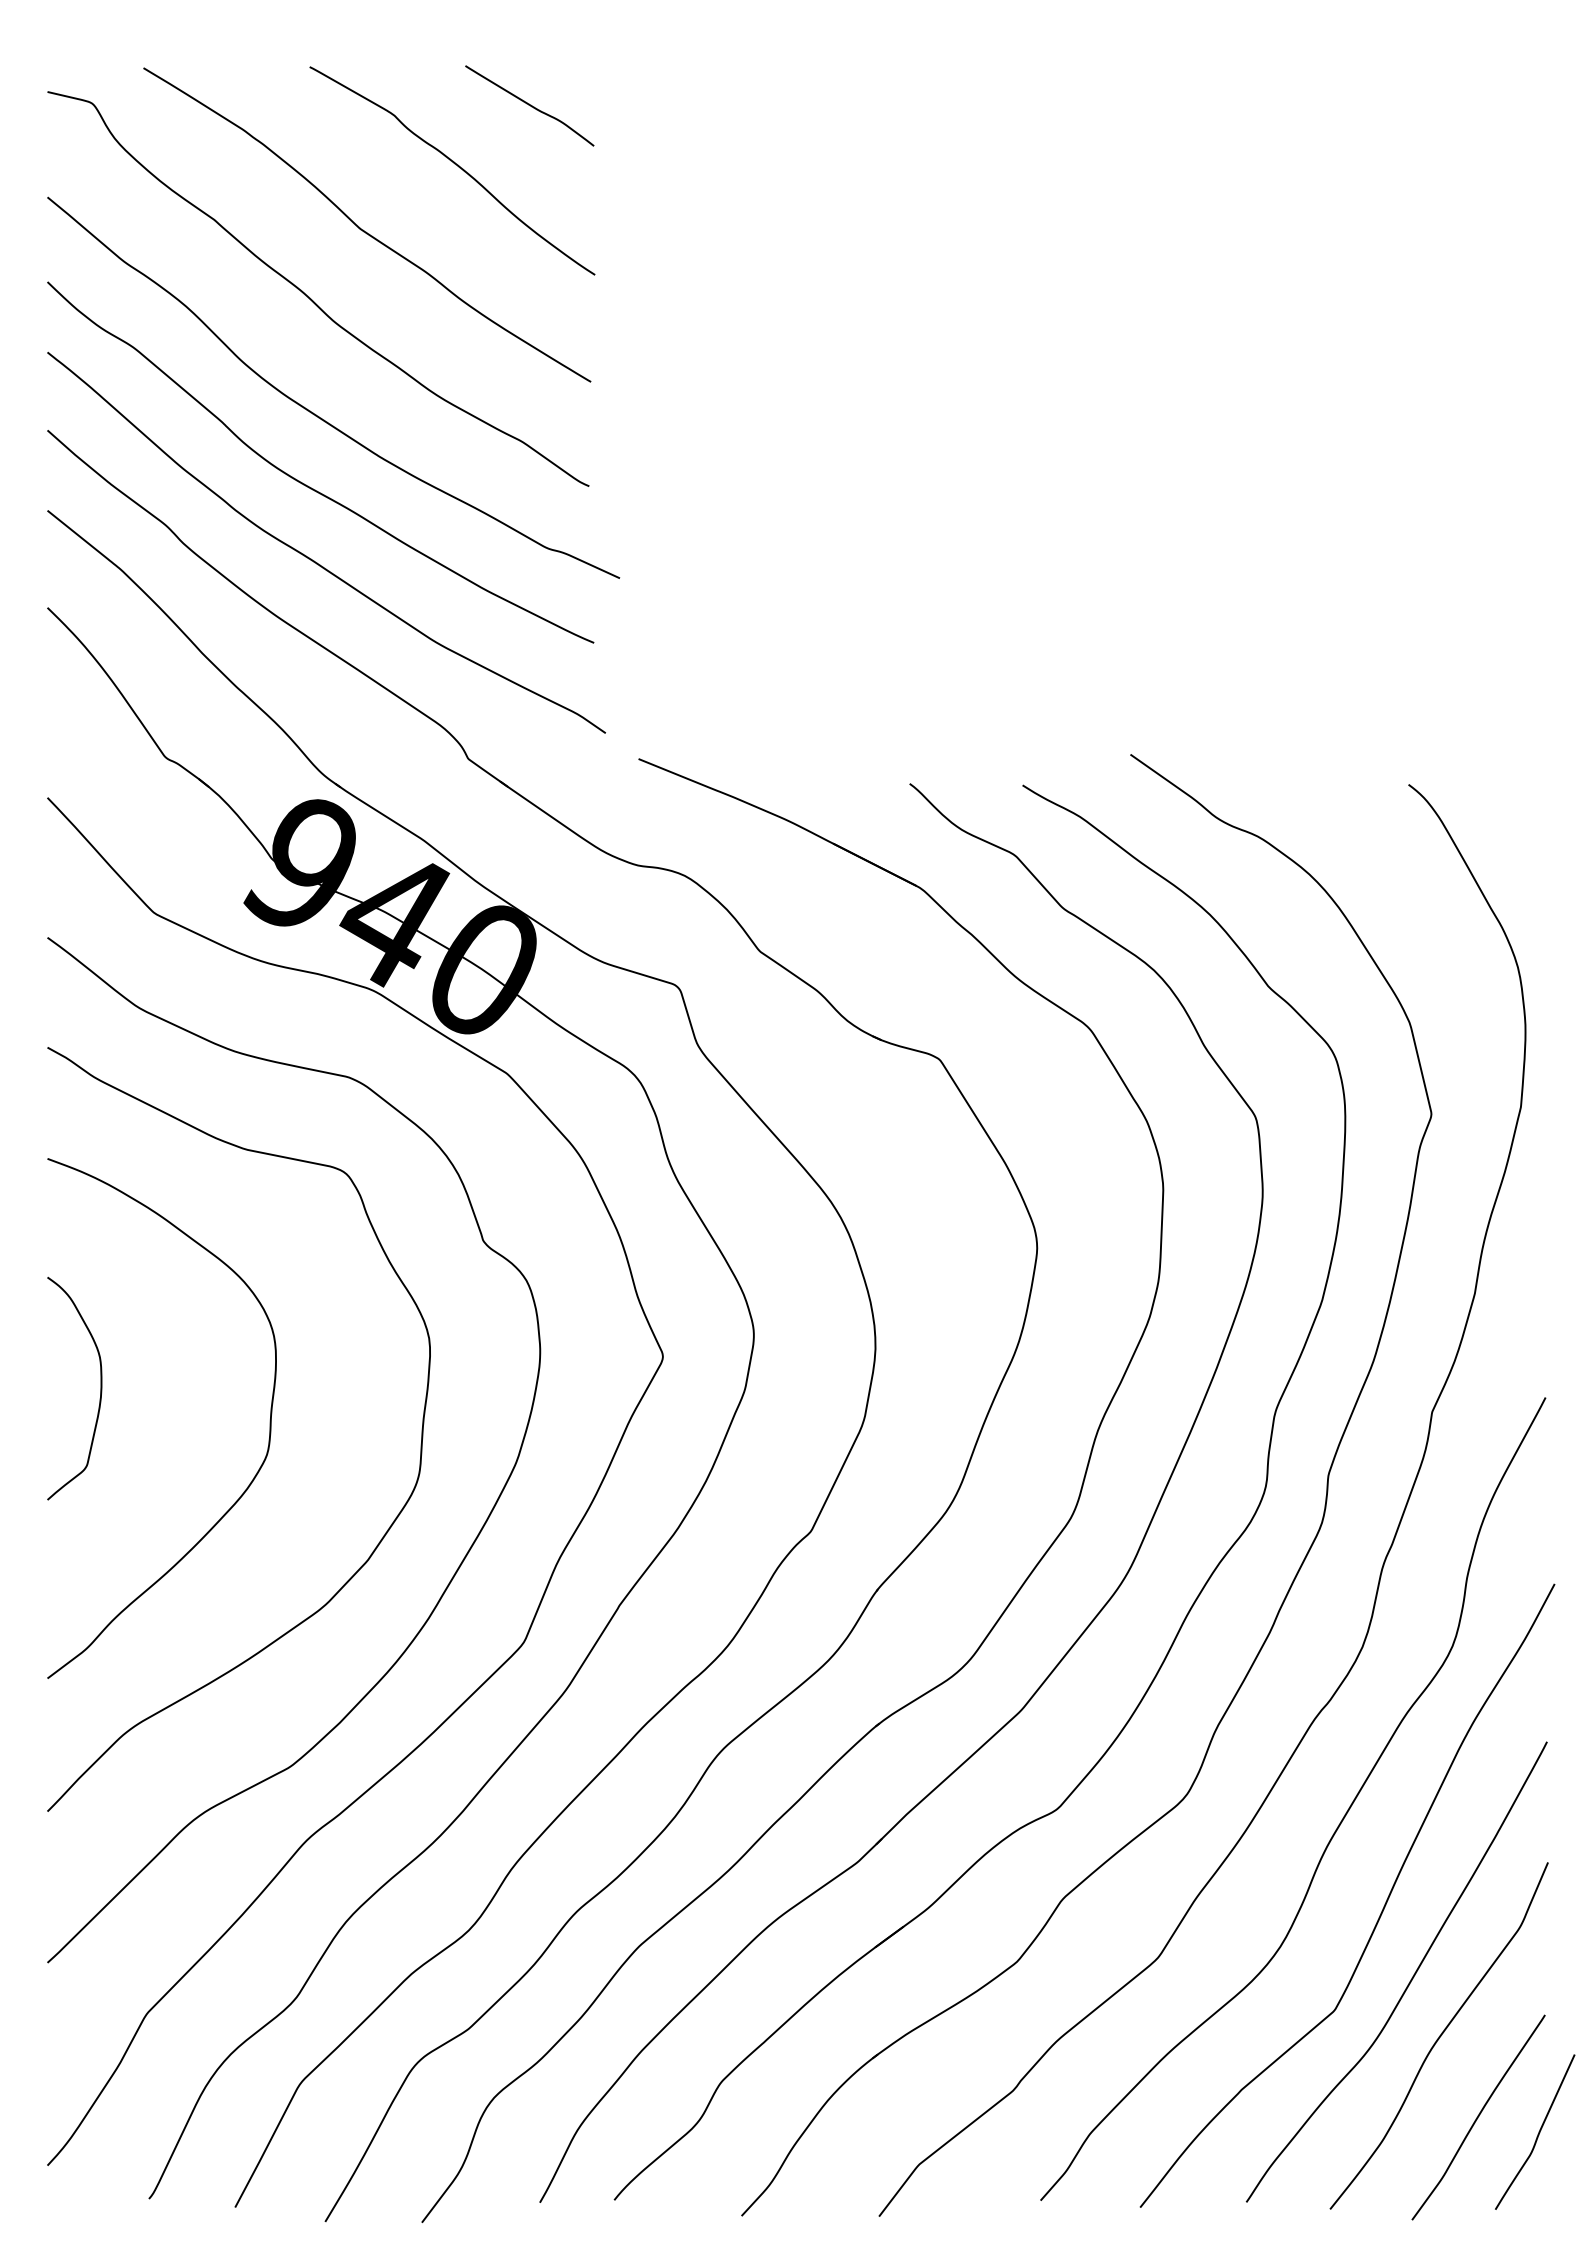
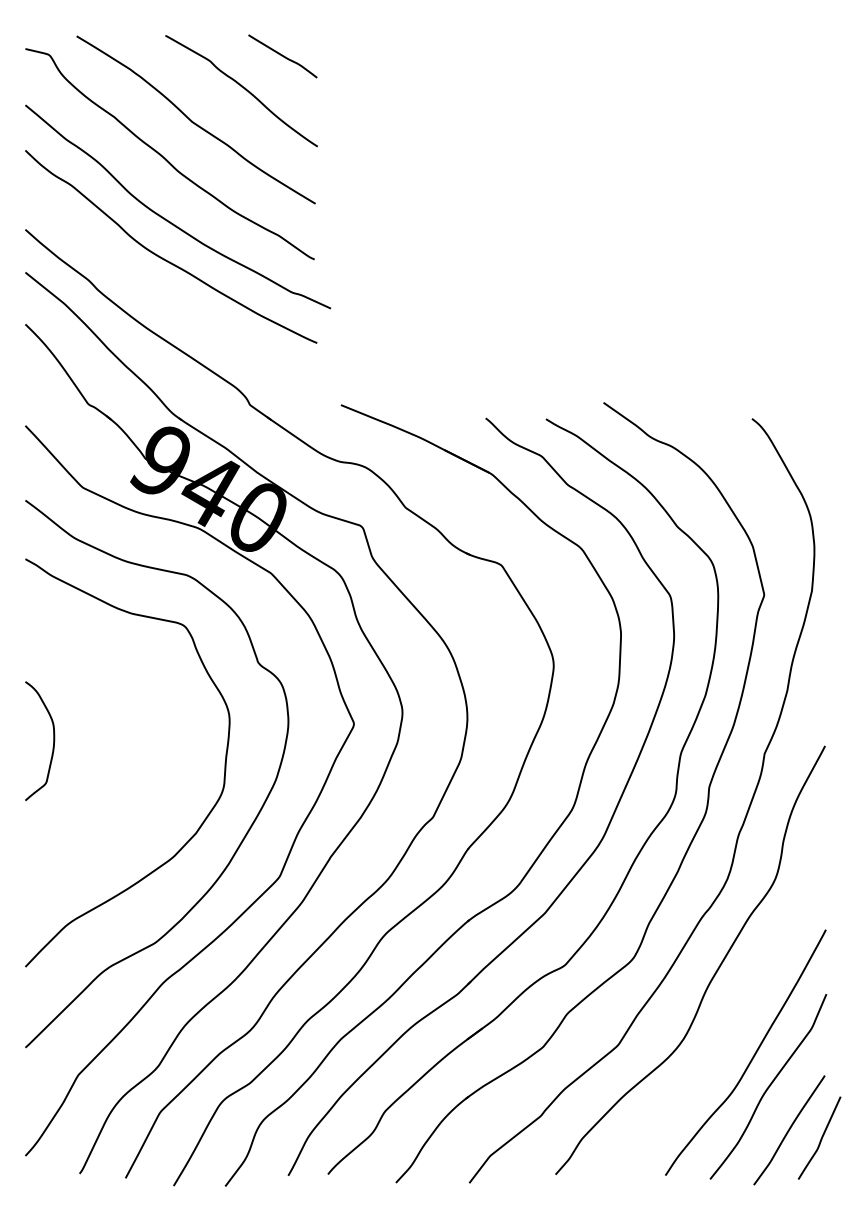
curve: (317, 561) -> (169, 299), removed
curve: (268, 1417) -> (143, 756), removed
curve: (1381, 1908) -> (737, 1018), removed

